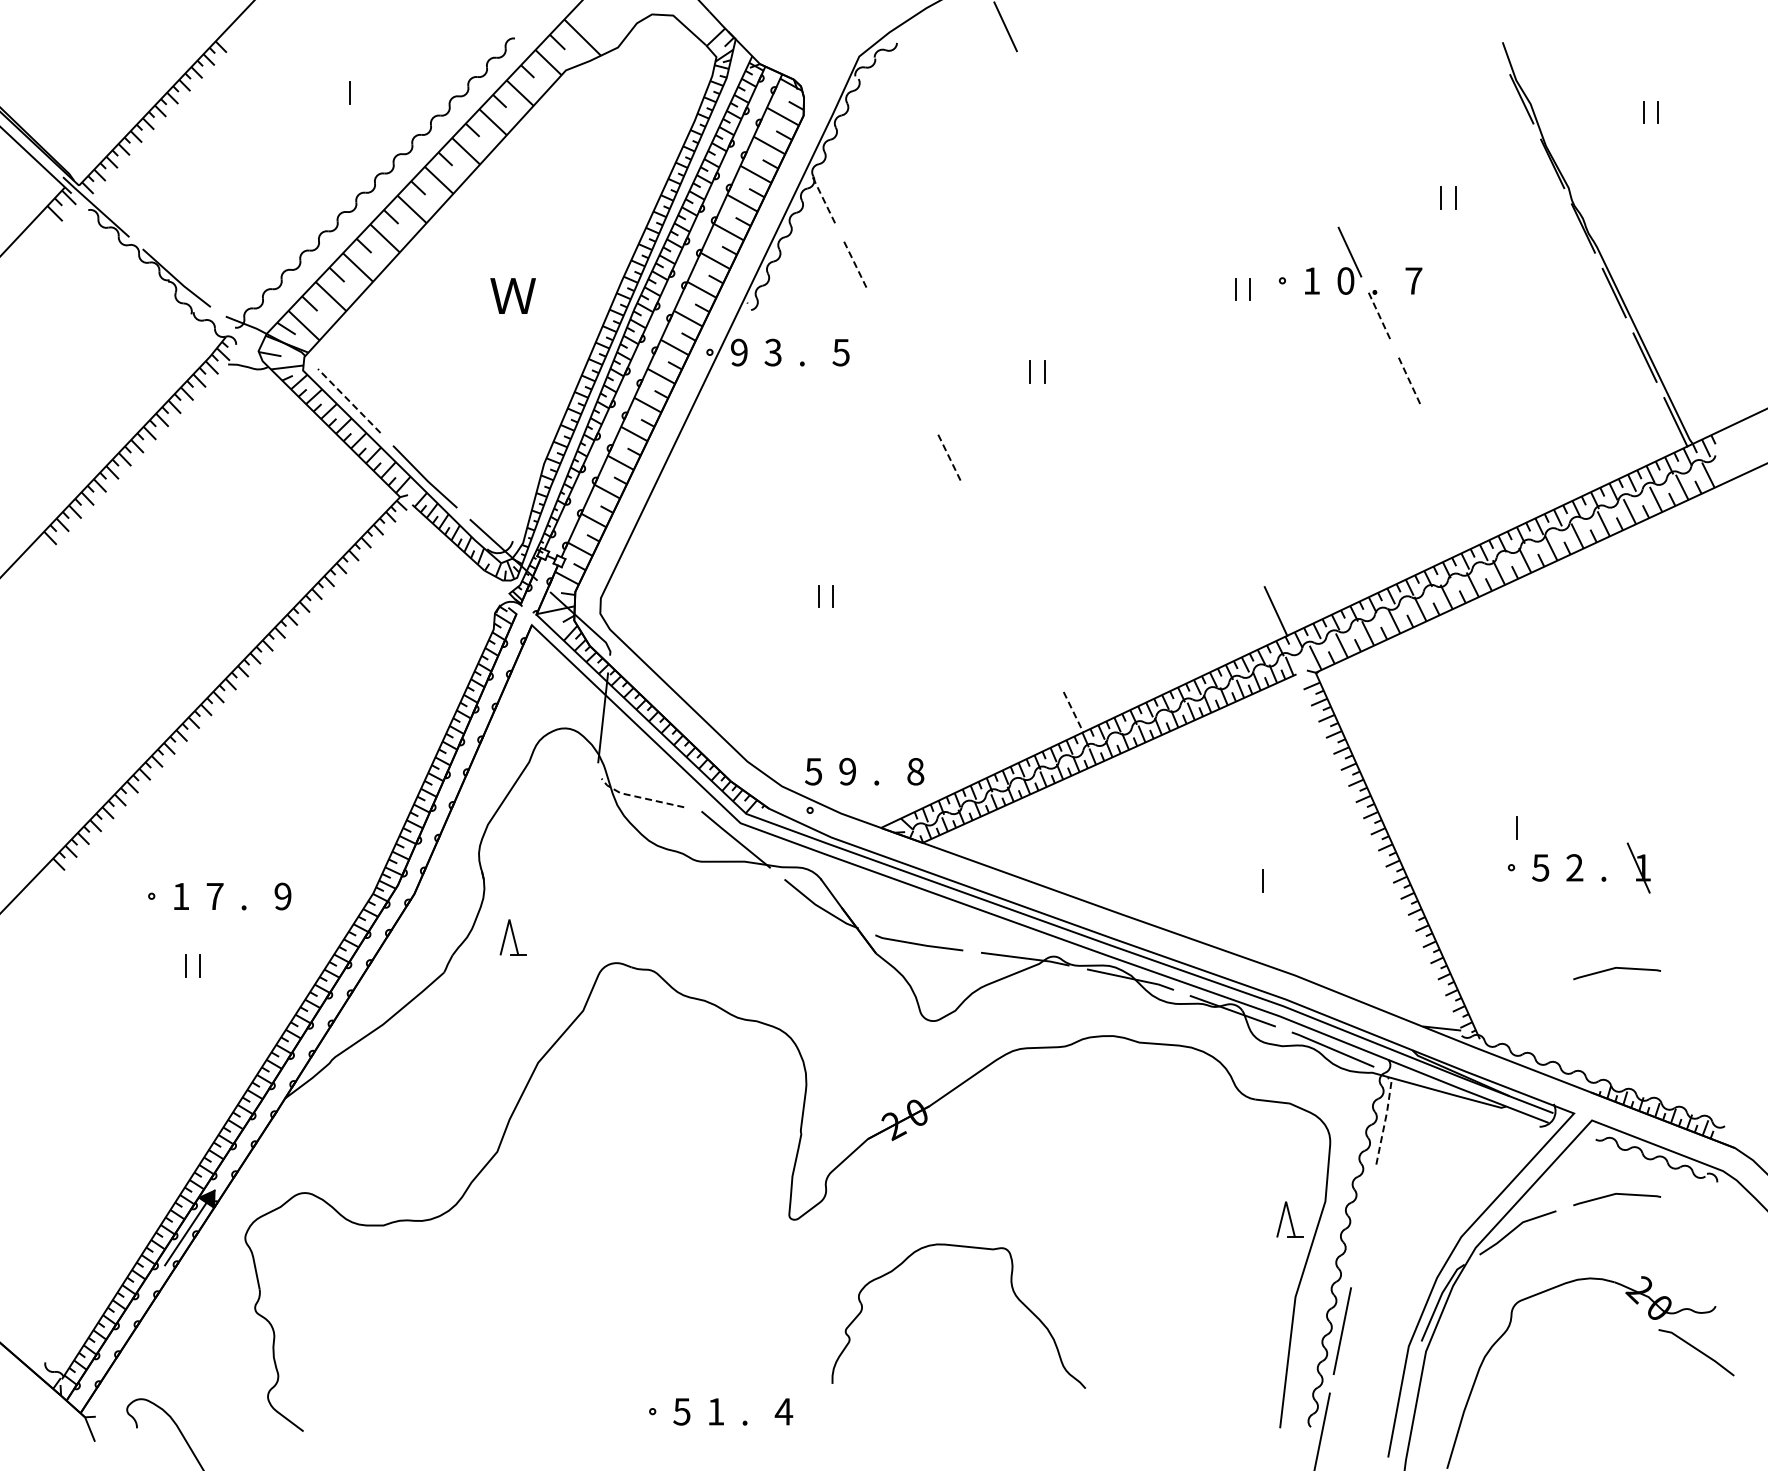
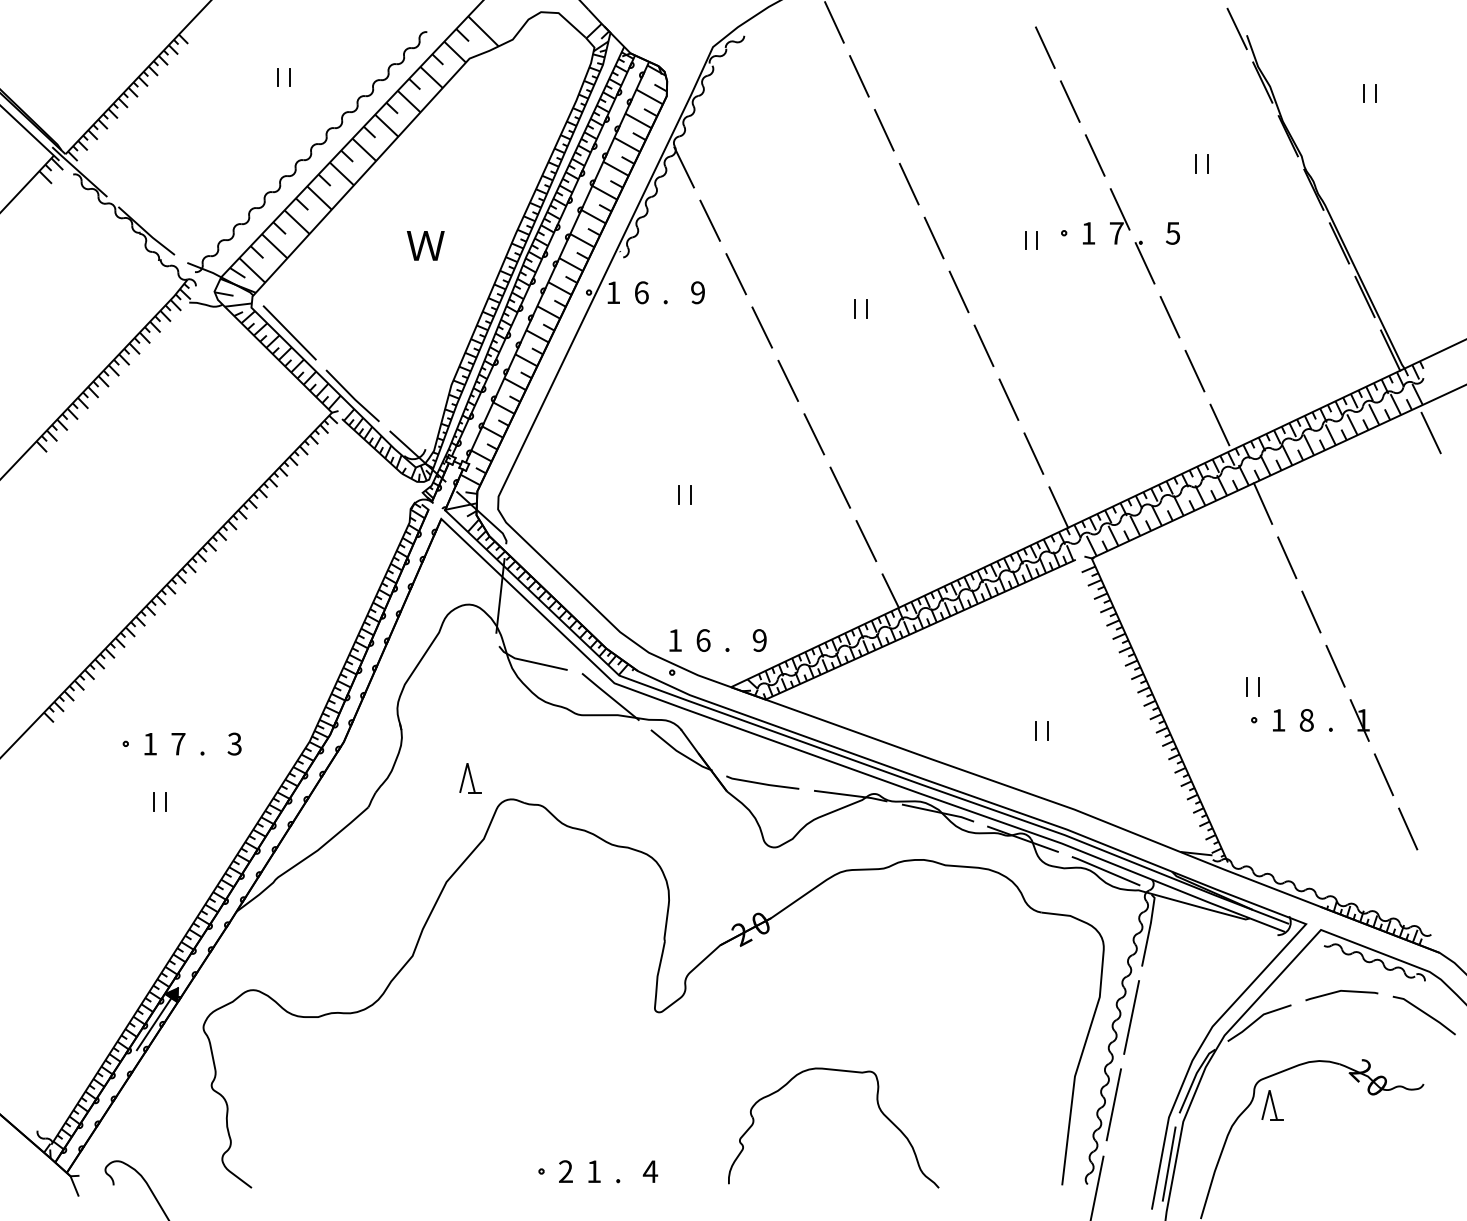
line: (1490, 34) -> (1236, 28), added
line: (1259, 56) -> (1045, 47), added
line: (1035, 91) -> (859, 76), added
line: (335, 92) -> (278, 76), added
line: (1289, 121) -> (1069, 101), added
line: (1065, 156) -> (884, 130), added
line: (1319, 186) -> (1094, 154), added
line: (824, 201) -> (684, 167), dashed -> solid
line: (1095, 221) -> (909, 183), added
line: (855, 265) -> (709, 220), dashed -> solid
text: (1345, 280) -> (1116, 232), 0 -> 7
text: (1413, 280) -> (1172, 232), 7 -> 5
line: (1125, 286) -> (933, 237), added
line: (1380, 317) -> (1145, 263), dashed -> solid
line: (887, 330) -> (736, 274), added
line: (1155, 351) -> (958, 291), added
text: (739, 352) -> (613, 292), 9 -> 1
text: (772, 352) -> (640, 292), 3 -> 6
text: (840, 352) -> (697, 292), 5 -> 9
line: (1410, 382) -> (1170, 317), dashed -> solid
line: (918, 394) -> (762, 327), added
line: (349, 401) -> (289, 333), dashed -> solid
line: (1185, 416) -> (983, 345), added
line: (1439, 446) -> (1194, 370), added
line: (950, 458) -> (788, 380), dashed -> solid
line: (1215, 481) -> (1008, 399), added
line: (1469, 511) -> (1219, 424), added
line: (1724, 521) -> (1430, 432), added
line: (981, 523) -> (814, 434), added
line: (1245, 546) -> (1033, 453), added
line: (1012, 587) -> (840, 487), added
line: (1522, 606) -> (1263, 503), added
line: (1043, 651) -> (865, 540), added
line: (1551, 671) -> (1287, 557), added
line: (1073, 712) -> (890, 591), dashed -> solid
line: (1580, 736) -> (1311, 611), added
text: (813, 771) -> (674, 640), 5 -> 1
text: (847, 771) -> (703, 640), 9 -> 6
text: (915, 771) -> (759, 640), 8 -> 9
line: (638, 797) -> (529, 661), dashed -> solid
line: (1609, 802) -> (1335, 666), added
line: (1502, 827) -> (1246, 686), added
text: (1540, 867) -> (1278, 720), 5 -> 1
text: (1574, 867) -> (1306, 720), 2 -> 8
line: (1248, 880) -> (1035, 730), added
text: (282, 896) -> (234, 744), 9 -> 3
line: (1667, 932) -> (1383, 773), added
part: (512, 937) -> (470, 778), moved
line: (1617, 968) -> (1342, 803), removed
line: (1696, 998) -> (1407, 828), added
line: (1385, 1118) -> (1149, 928), dashed -> solid
part: (1289, 1219) -> (1272, 1105), moved
line: (1363, 1225) -> (1131, 1017), added
part: (1012, 1291) -> (878, 1107), moved
line: (1696, 1350) -> (1424, 1013), moved
line: (1408, 1402) -> (1168, 1163), added
text: (681, 1411) -> (565, 1171), 5 -> 2

